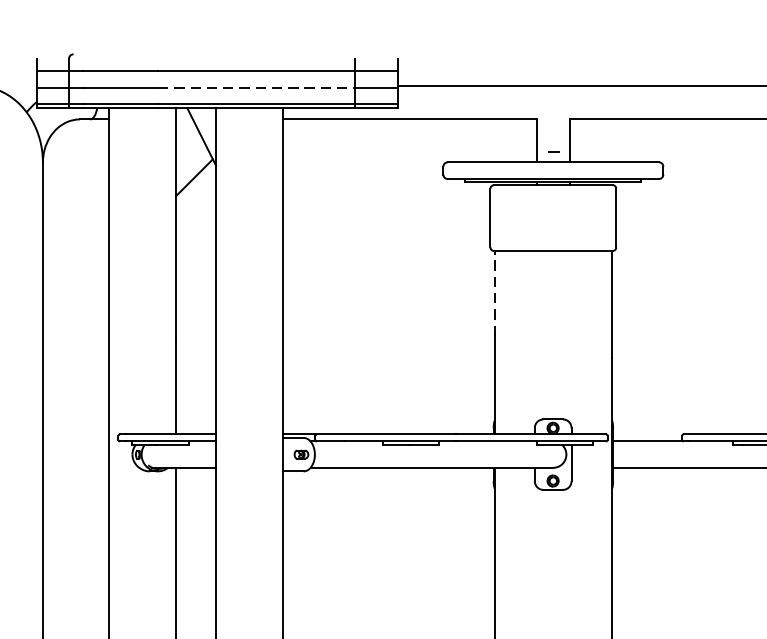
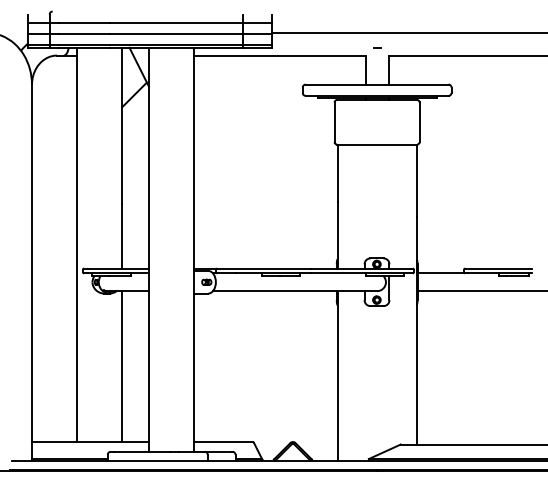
line: (256, 88) -> (176, 34), dashed -> solid
line: (553, 151) -> (377, 47), moved
line: (494, 293) -> (337, 173), dashed -> solid

